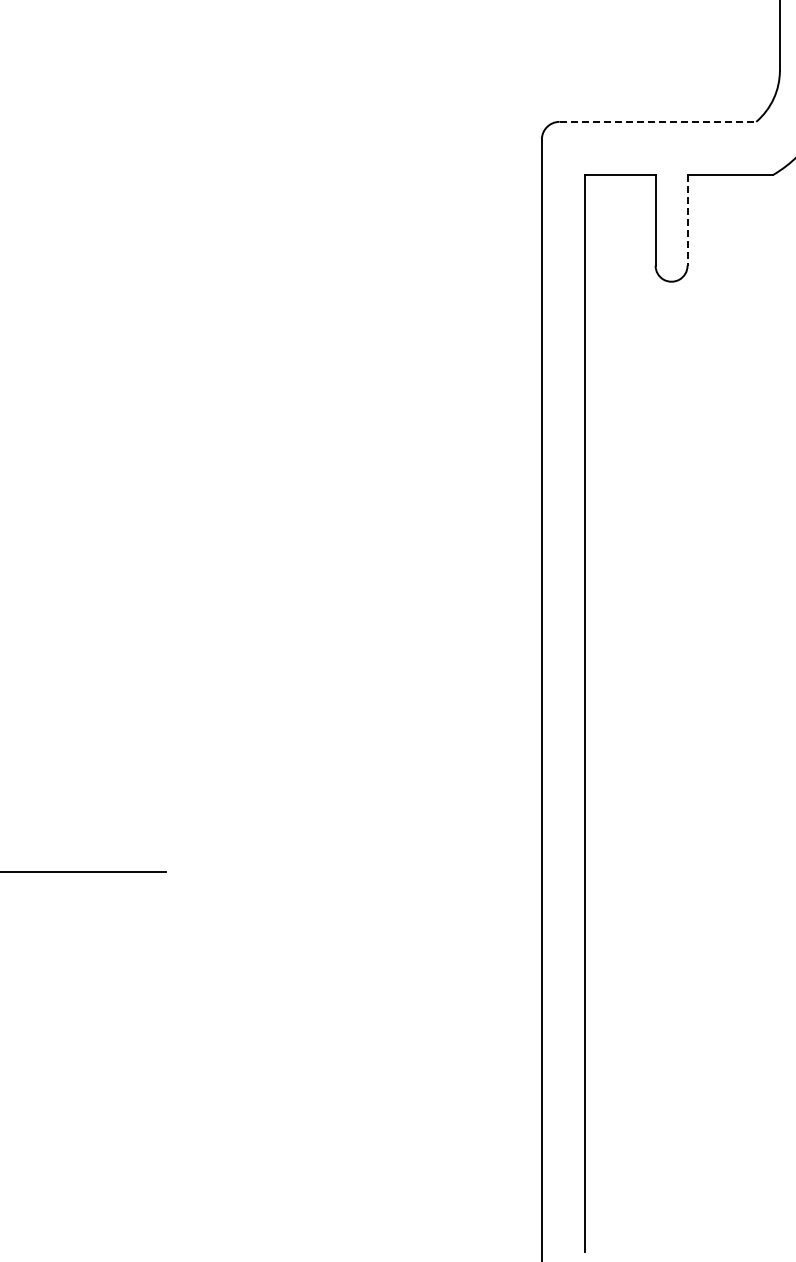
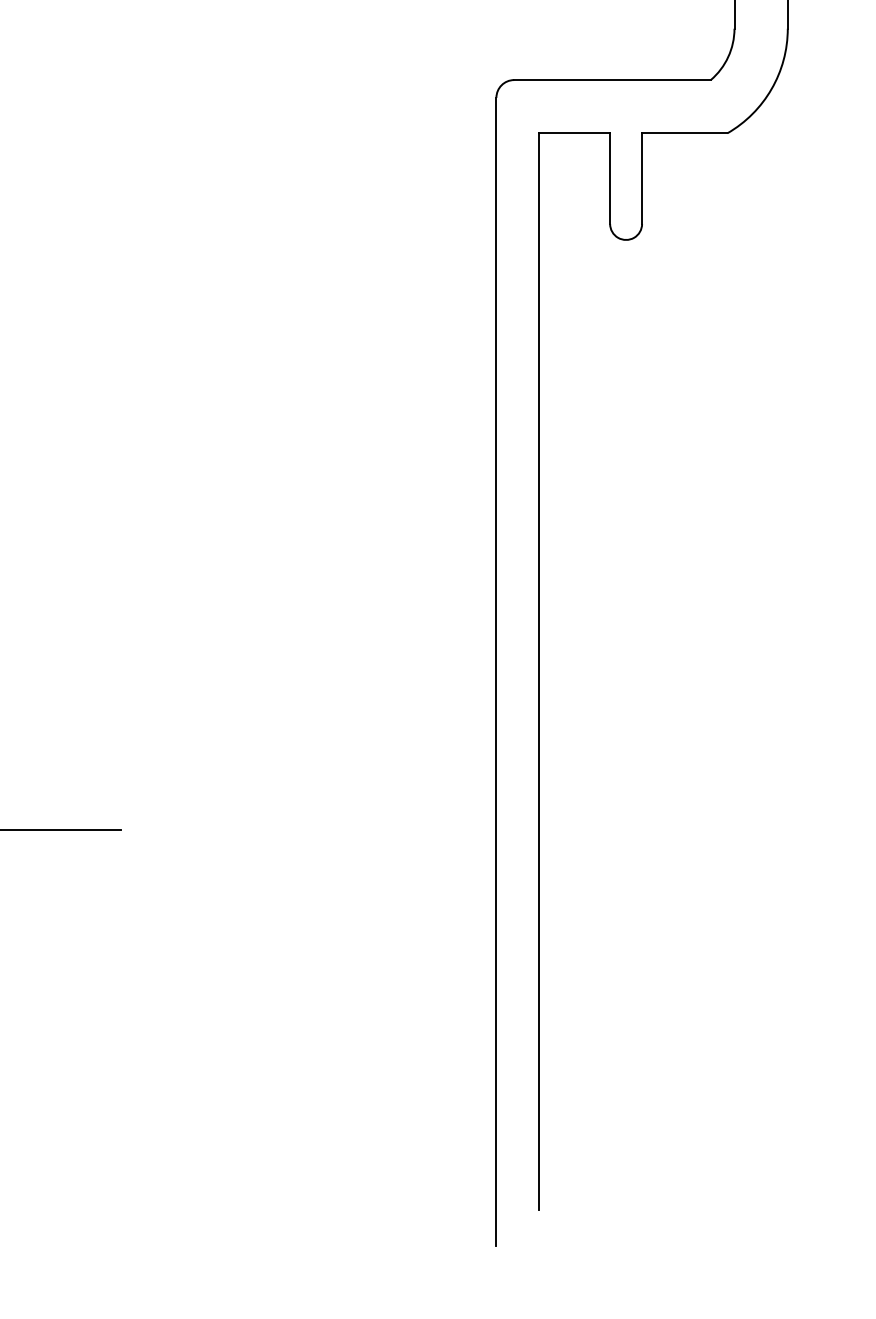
line: (658, 122) -> (613, 80), dashed -> solid
line: (687, 221) -> (642, 179), dashed -> solid

